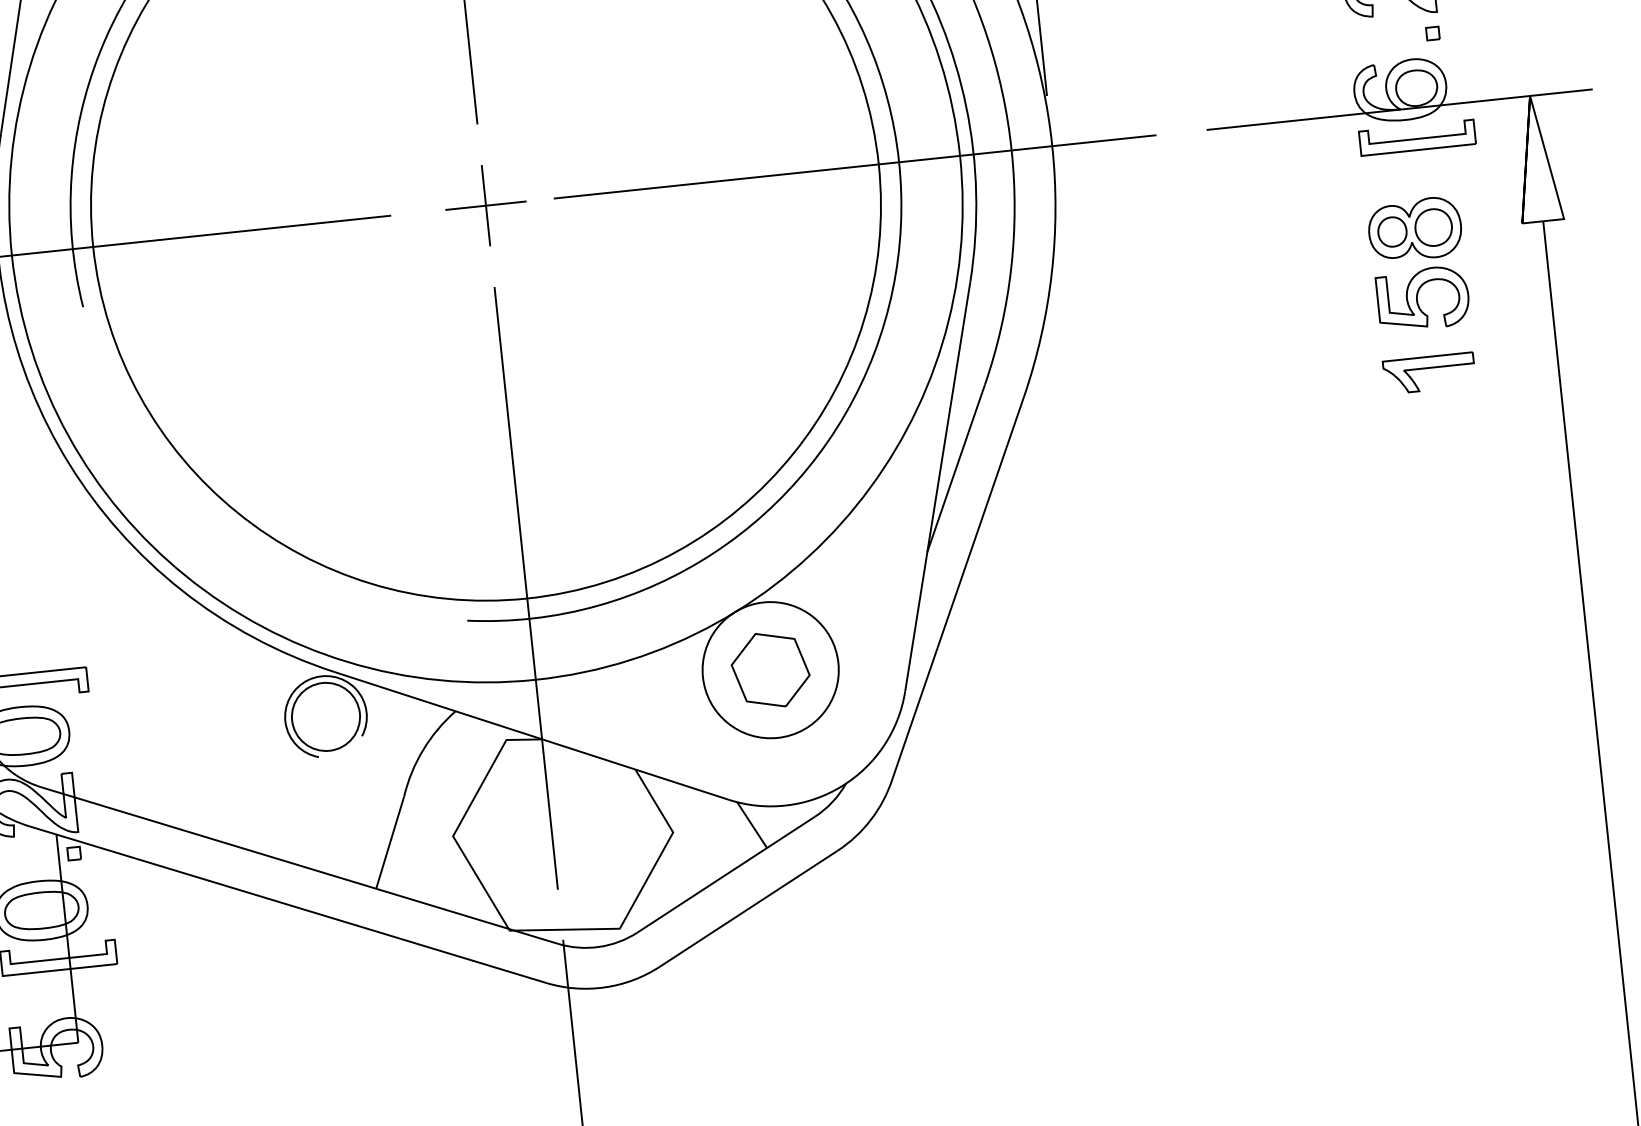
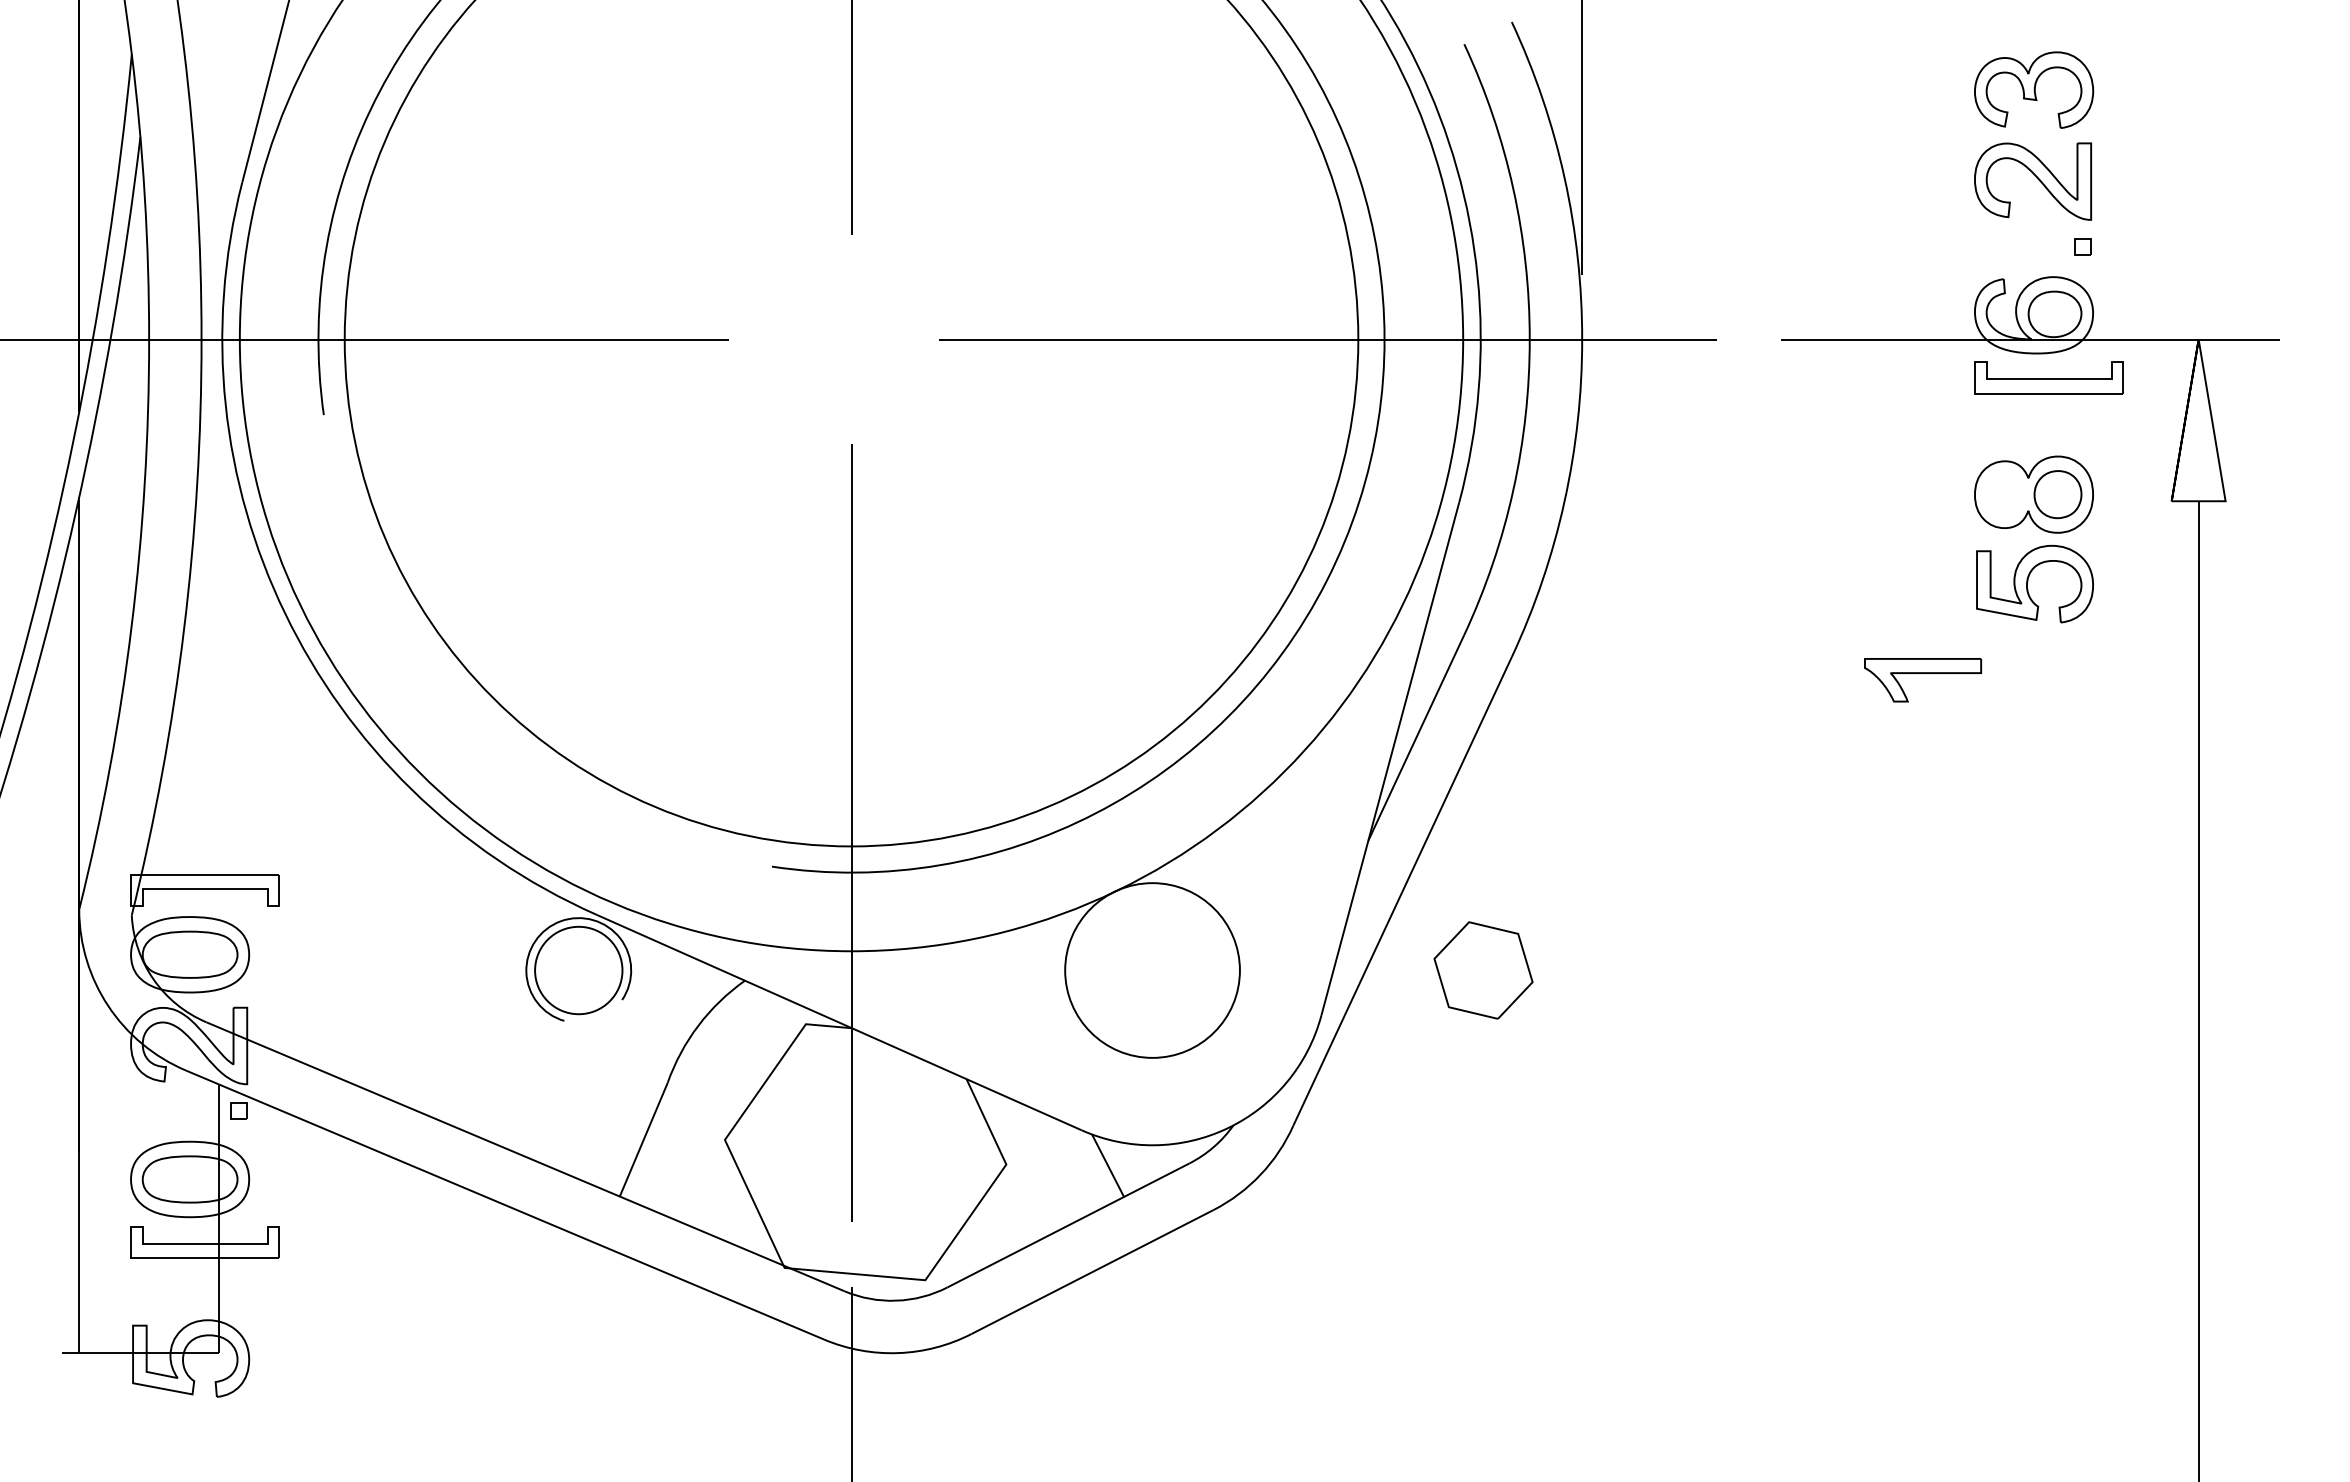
part: (485, 205) -> (851, 339), removed
part: (1392, 231) -> (2004, 494), removed
part: (1429, 368) -> (1923, 673), moved
part: (770, 670) -> (1483, 970), moved

